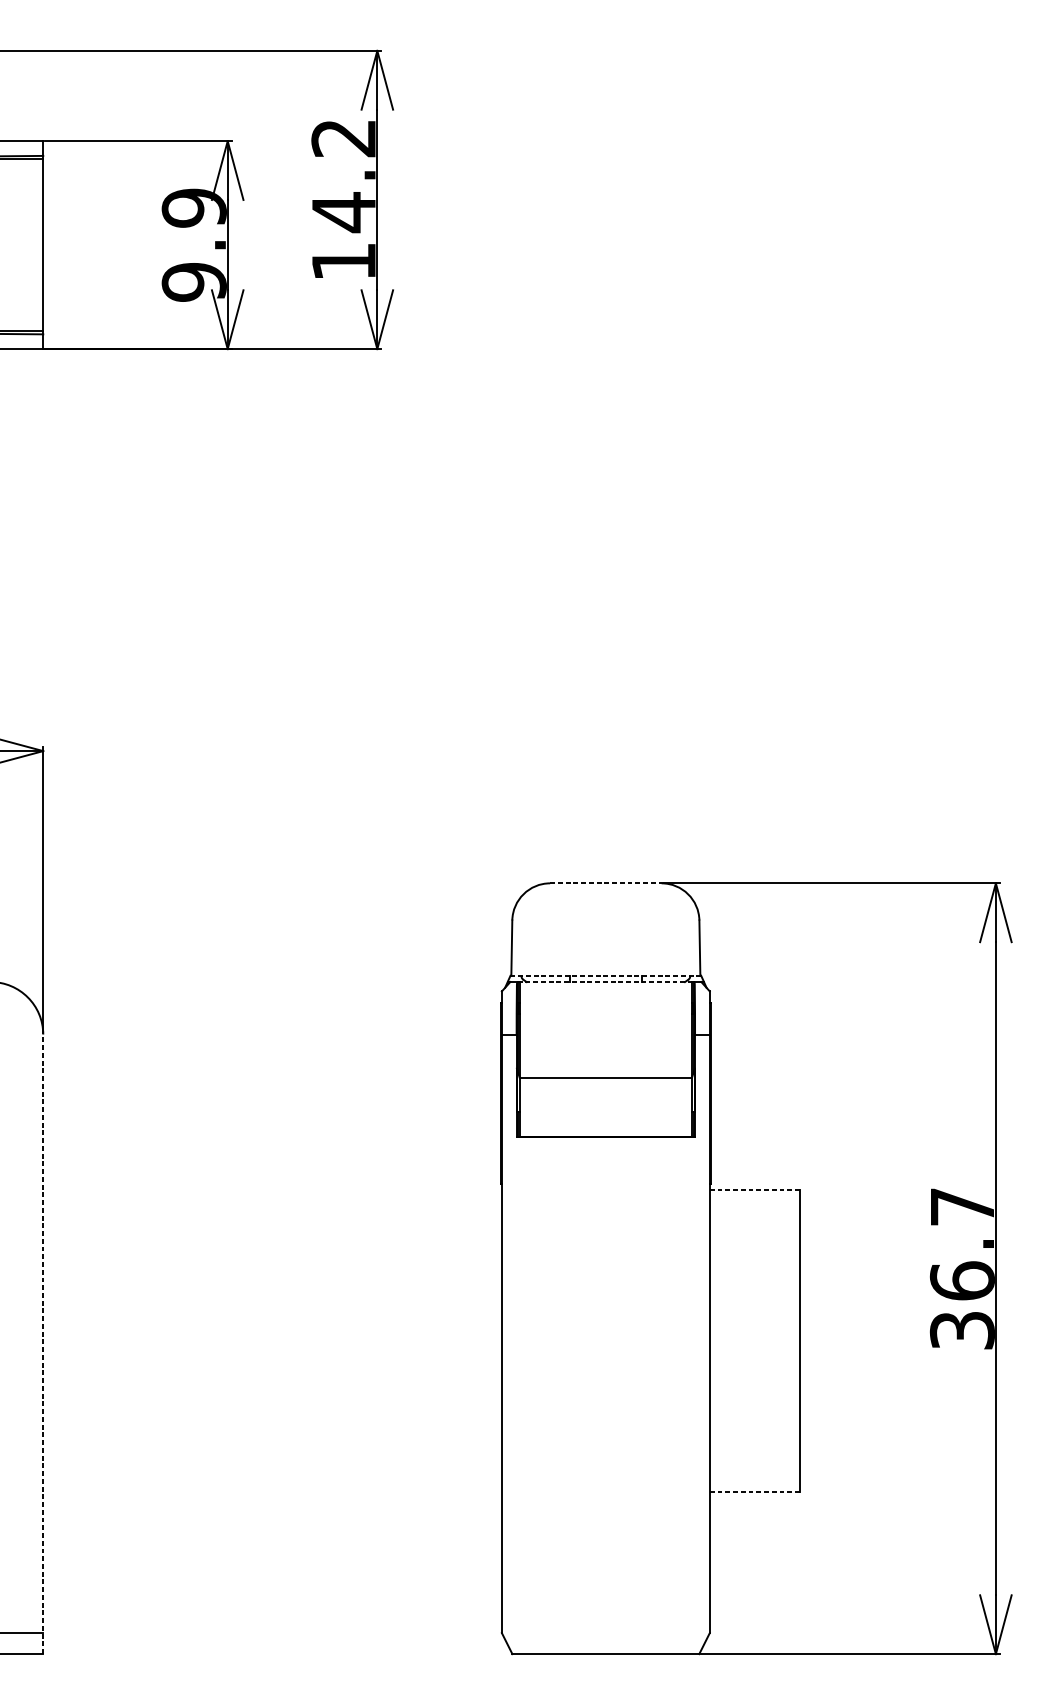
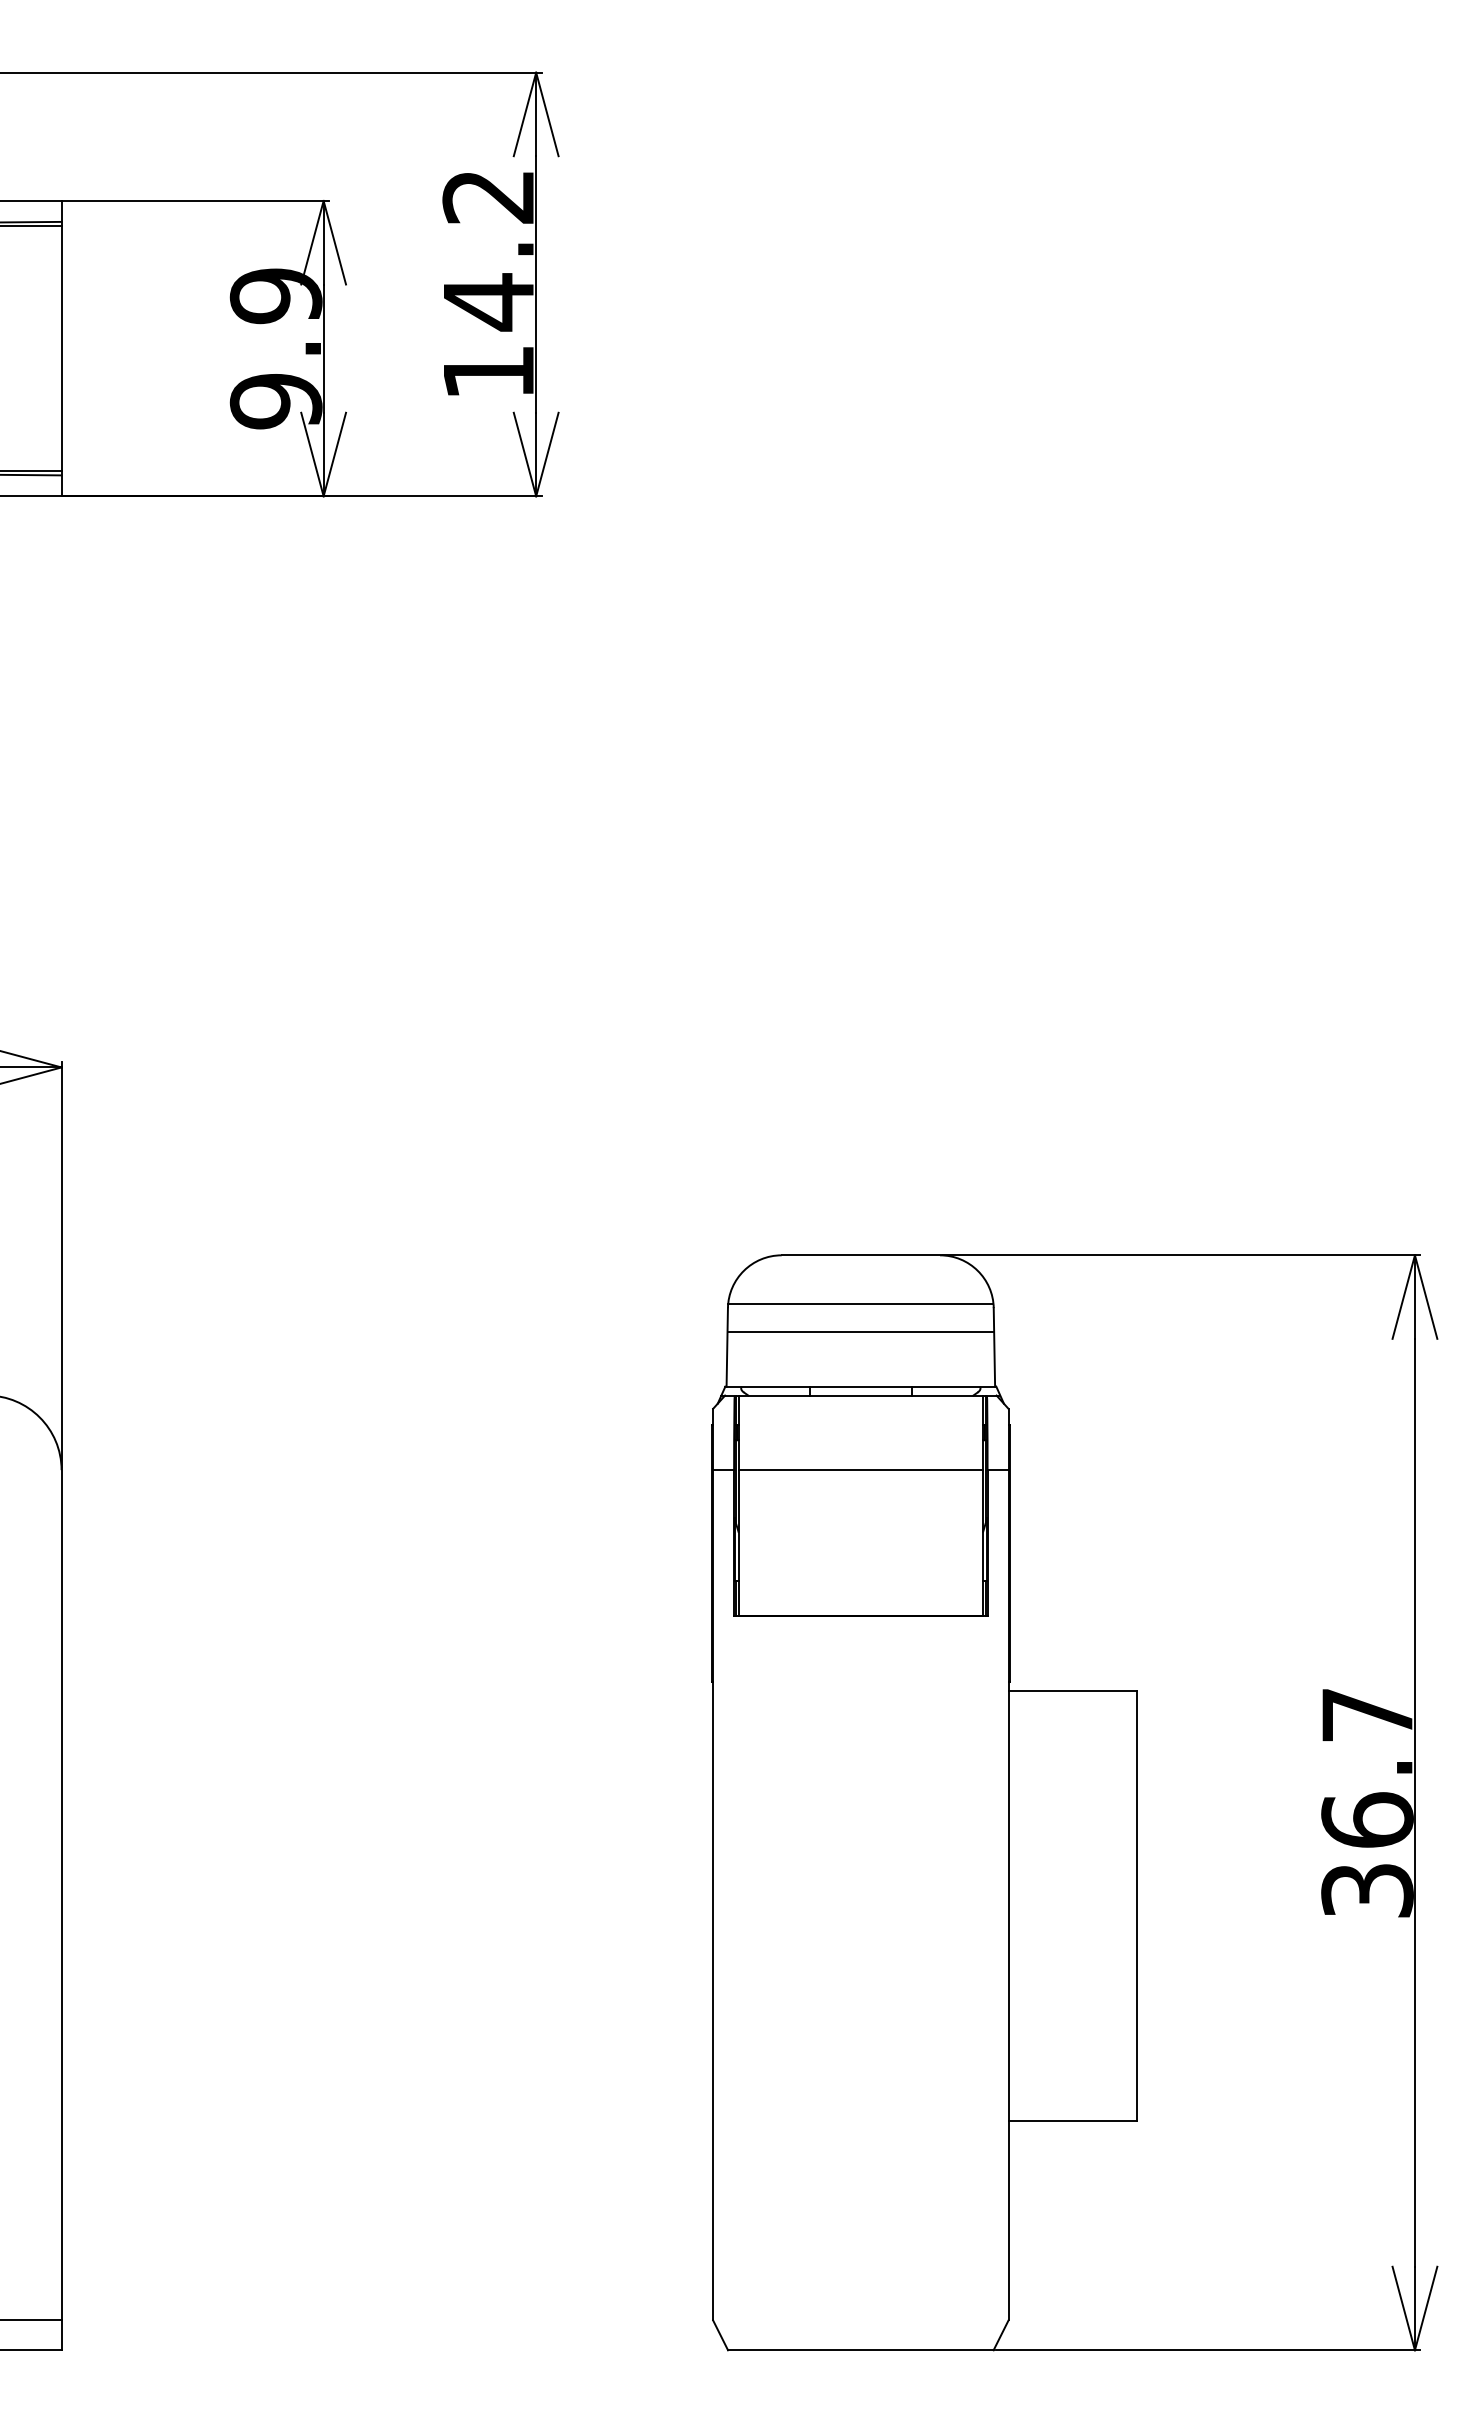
line: (606, 883) -> (861, 1255), dashed -> solid
line: (605, 917) -> (860, 1303), added
line: (605, 937) -> (860, 1332), added
line: (606, 975) -> (861, 1386), dashed -> solid
line: (606, 982) -> (861, 1395), dashed -> solid
line: (605, 1078) -> (860, 1470), moved
line: (755, 1189) -> (1073, 1690), dashed -> solid
line: (43, 1343) -> (61, 1909), dashed -> solid
line: (755, 1492) -> (1073, 2120), dashed -> solid

